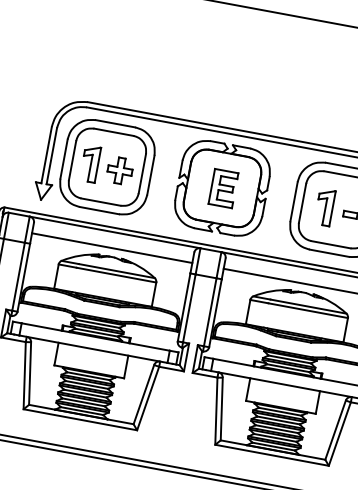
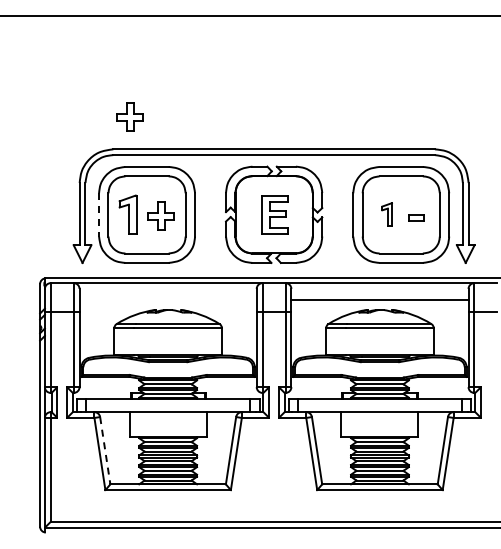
part: (108, 75) -> (129, 116), added
line: (64, 158) -> (99, 214), solid -> dashed
part: (325, 207) -> (387, 214), size x0.6
line: (111, 248) -> (167, 300), removed
line: (30, 374) -> (105, 451), solid -> dashed

